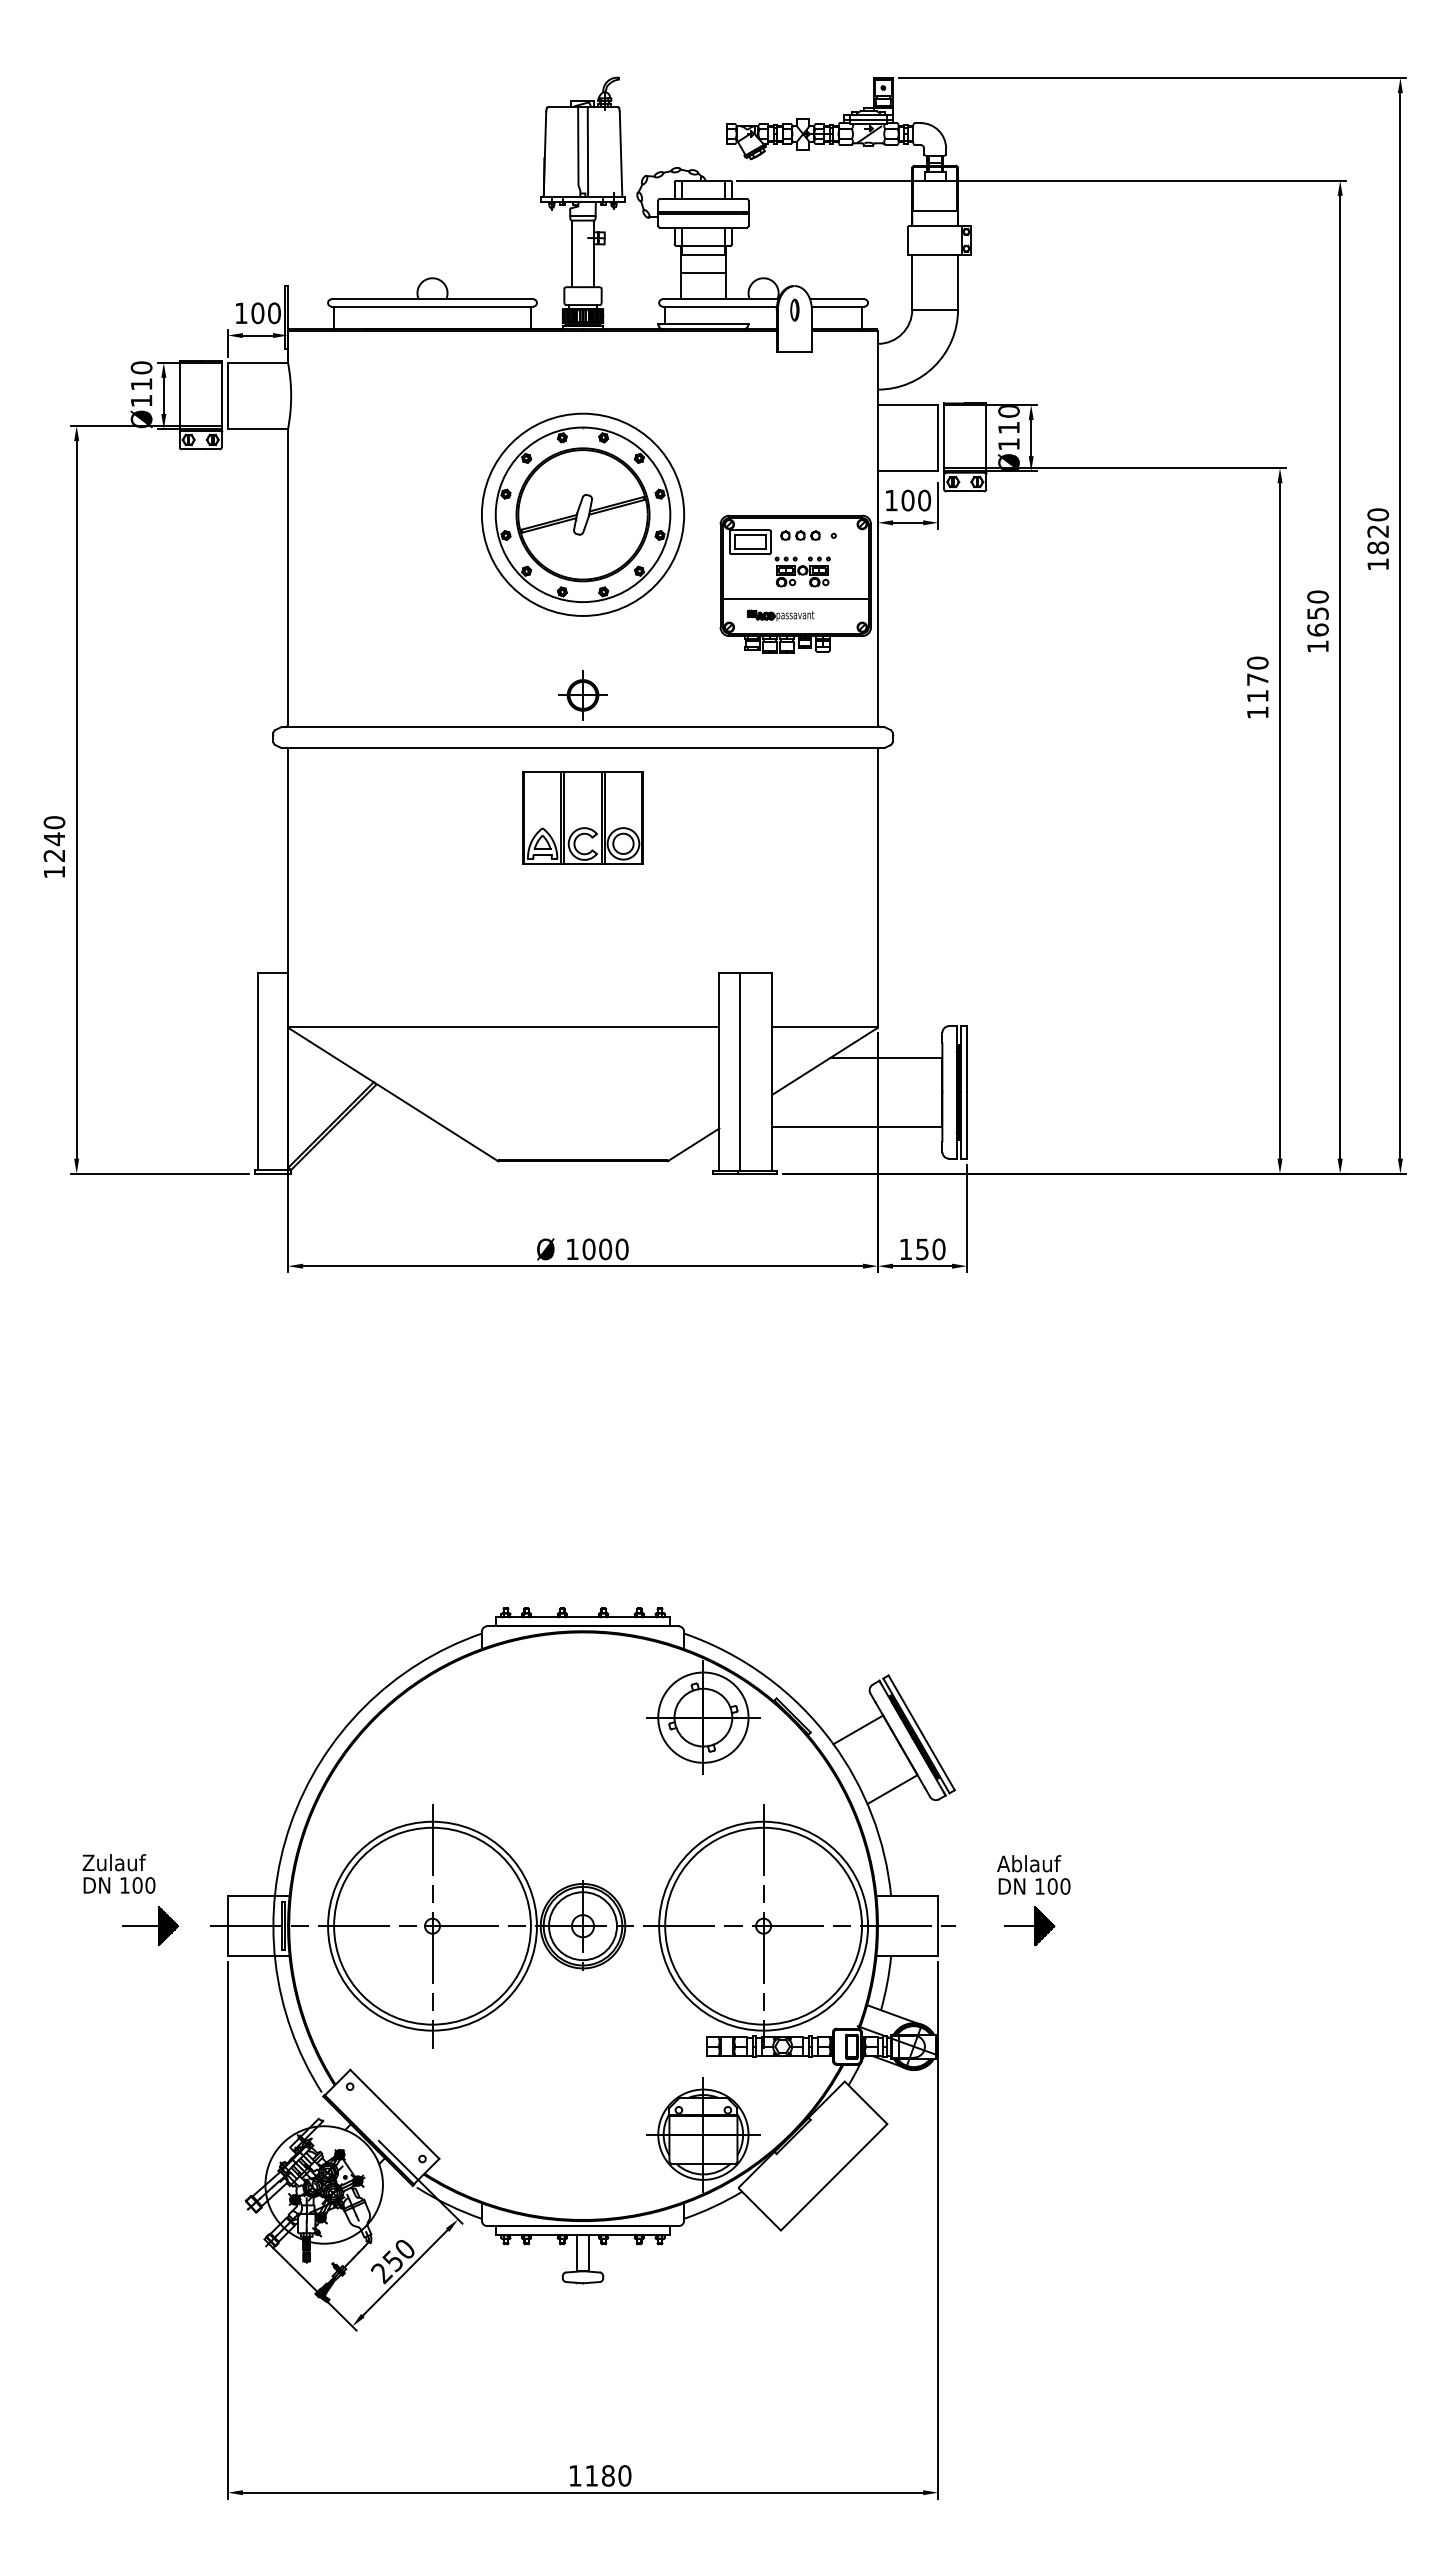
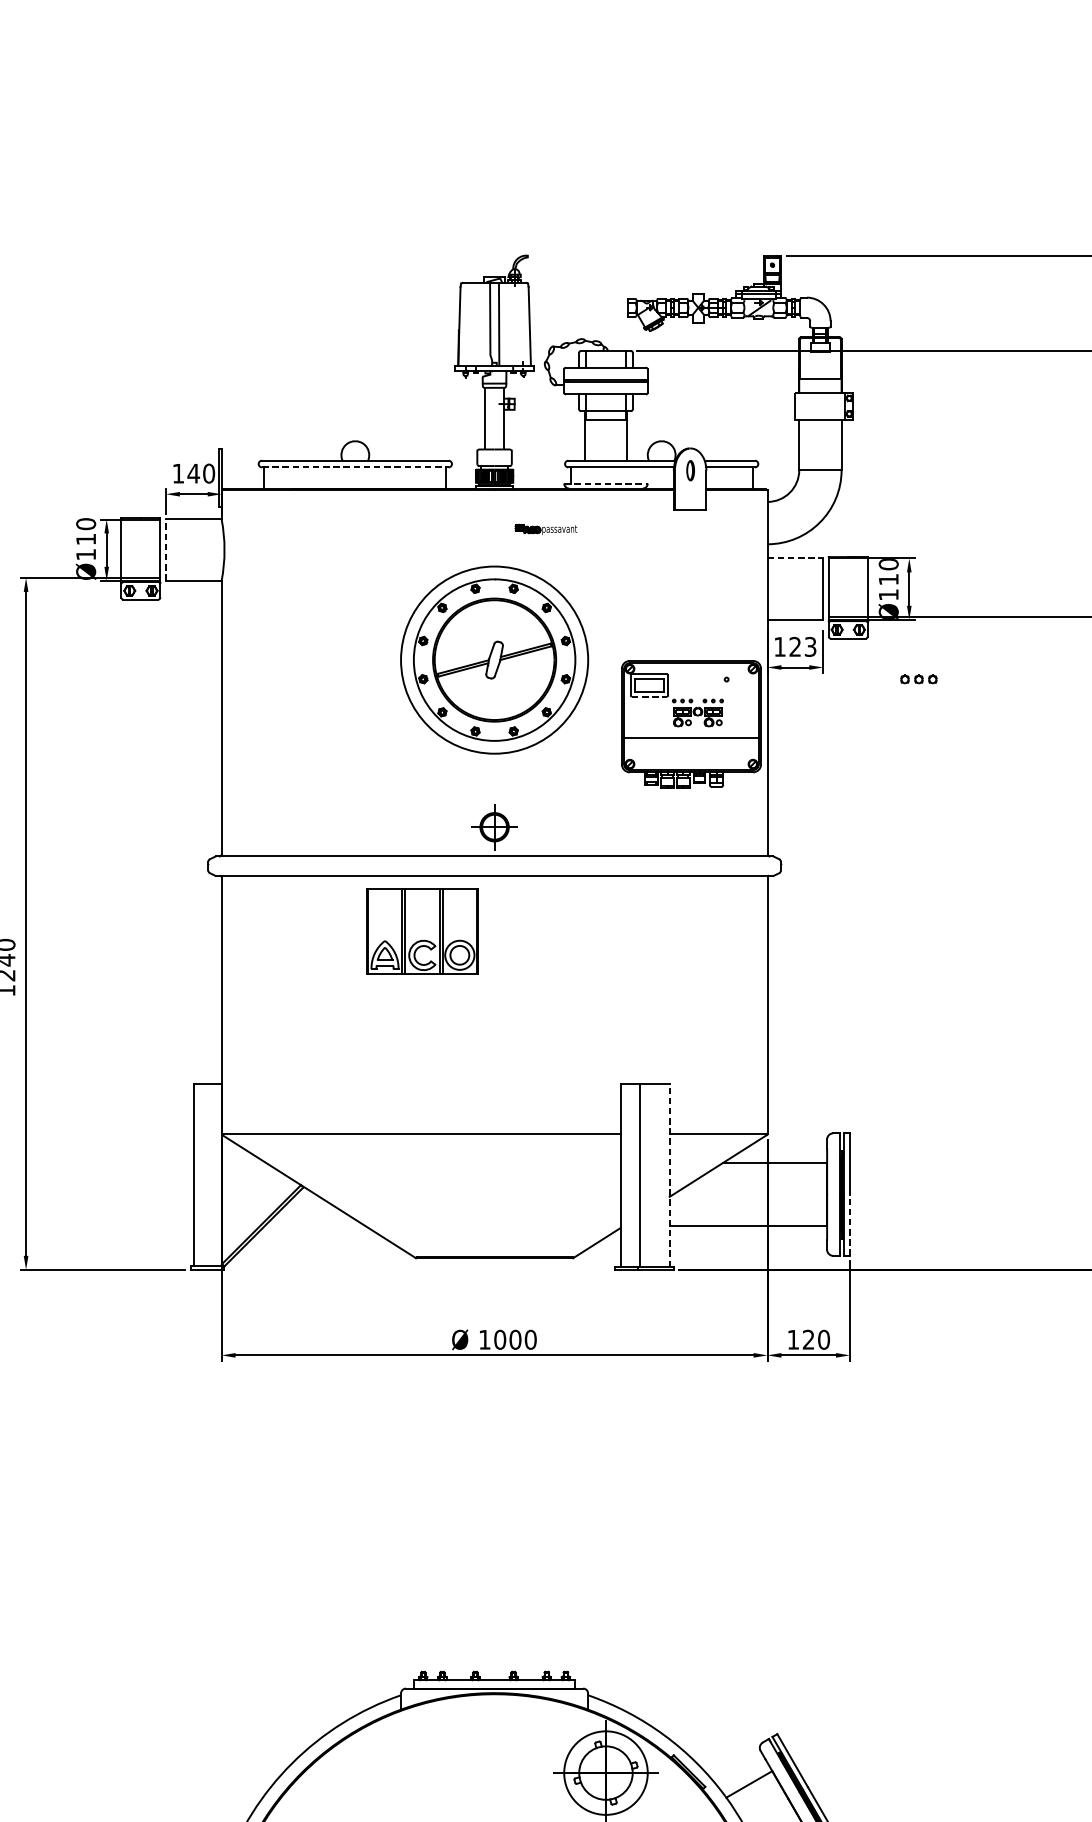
line: (703, 272) -> (606, 435), removed
line: (432, 306) -> (355, 467), solid -> dashed
text: (257, 313) -> (193, 473), 100 -> 140
line: (703, 324) -> (606, 484), solid -> dashed
line: (227, 395) -> (165, 549), solid -> dashed
line: (908, 404) -> (795, 558), solid -> dashed
text: (916, 500) -> (803, 646), 100 -> 123
part: (800, 535) -> (918, 679), moved
line: (750, 554) -> (649, 696), solid -> dashed
part: (780, 615) -> (545, 529), moved
part: (582, 817) -> (421, 930), moved
line: (772, 1071) -> (669, 1175), solid -> dashed
line: (967, 1125) -> (850, 1225), solid -> dashed
text: (922, 1249) -> (808, 1339), 150 -> 120

